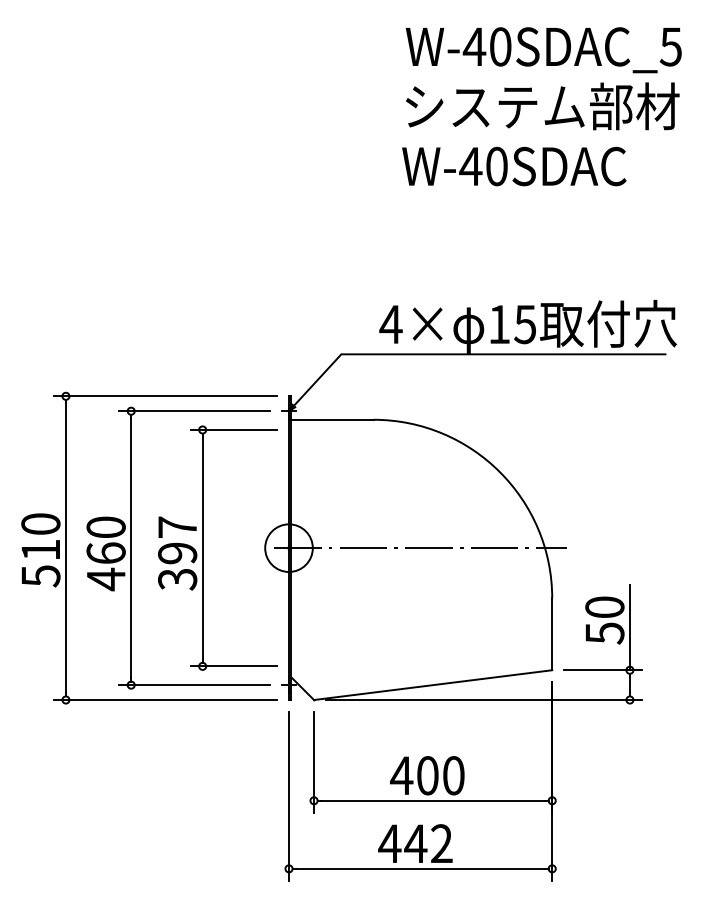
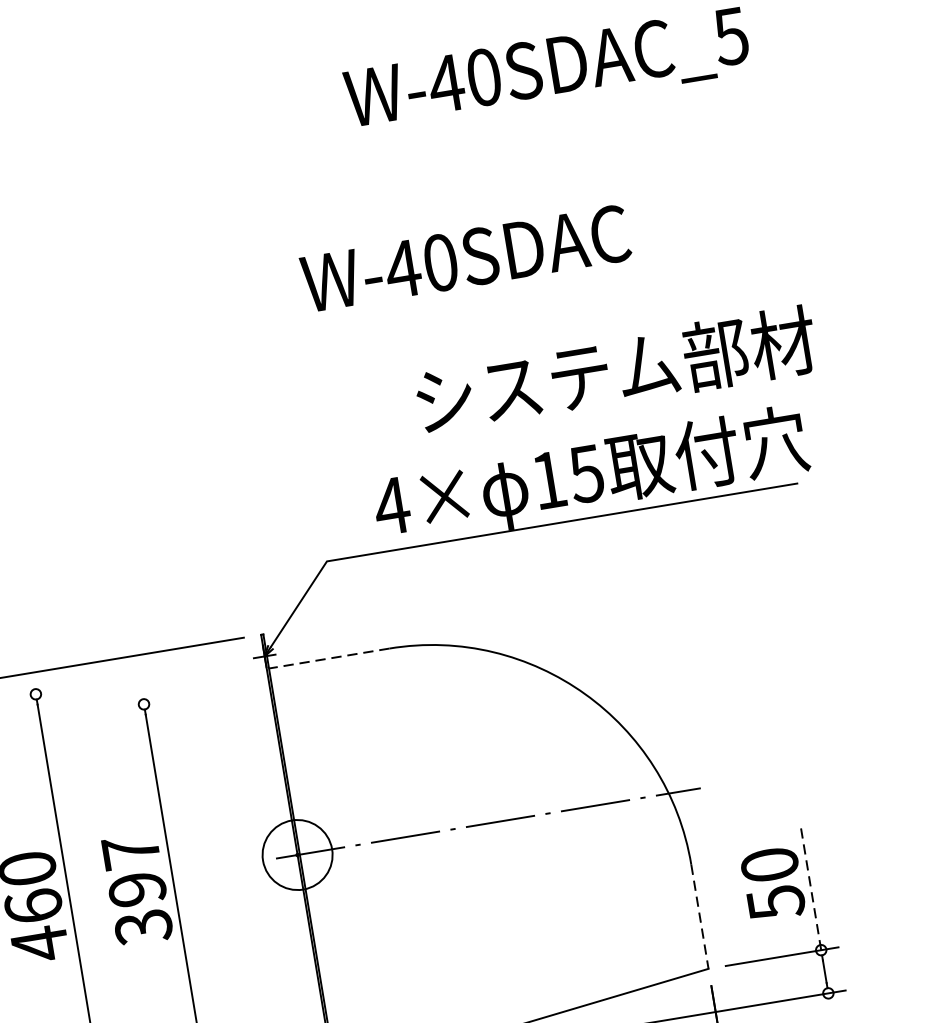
text: (542, 106) -> (615, 370), moved
text: (514, 166) -> (466, 258), moved
line: (194, 411) -> (127, 679), removed
line: (332, 419) -> (329, 658), solid -> dashed
line: (233, 429) -> (188, 696), removed
line: (629, 627) -> (810, 888), solid -> dashed
line: (552, 634) -> (700, 916), solid -> dashed

